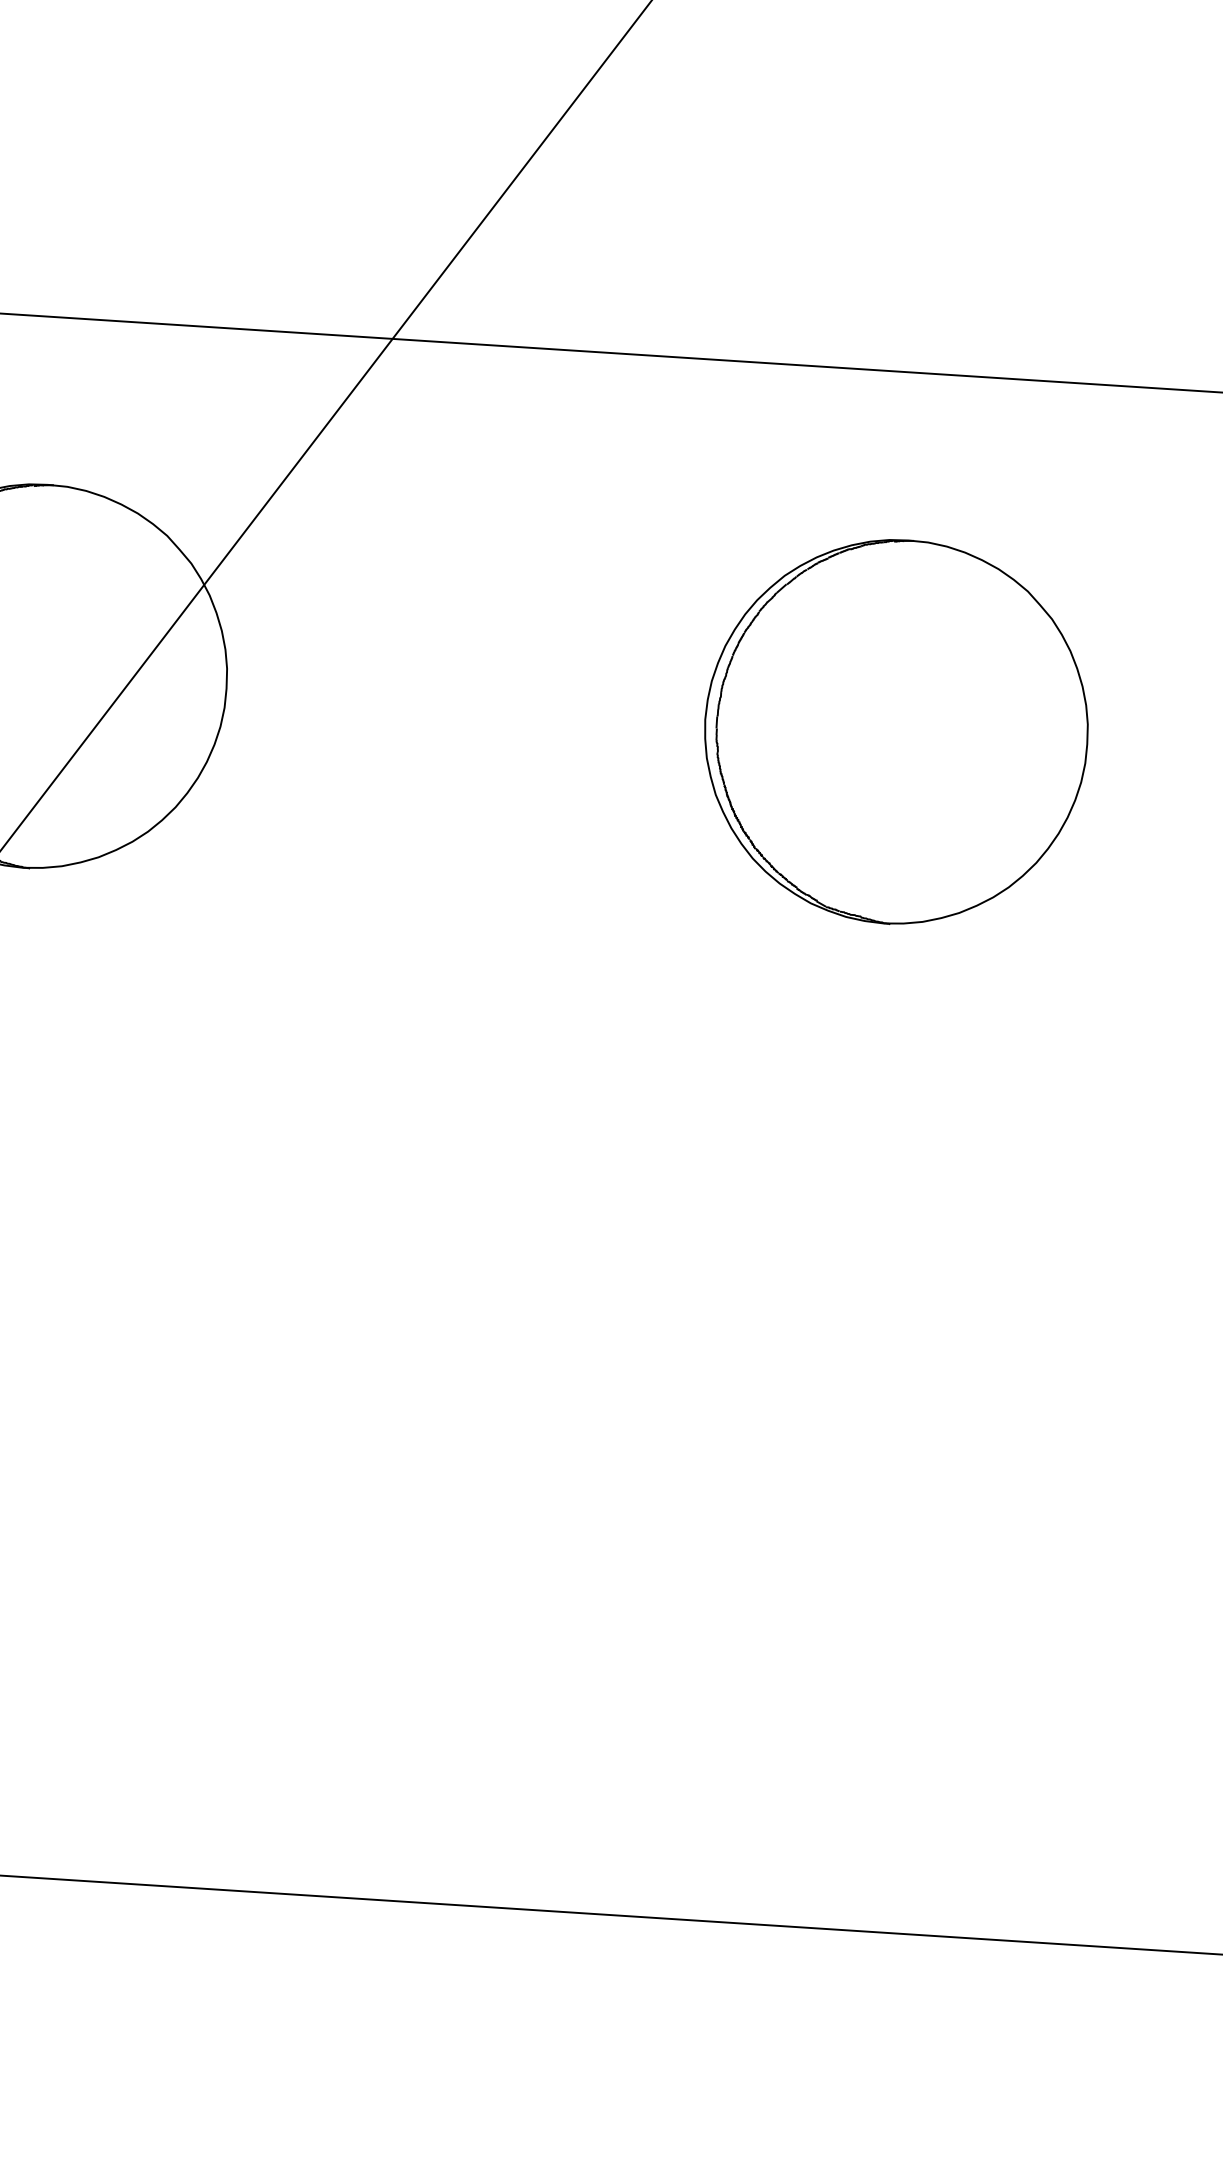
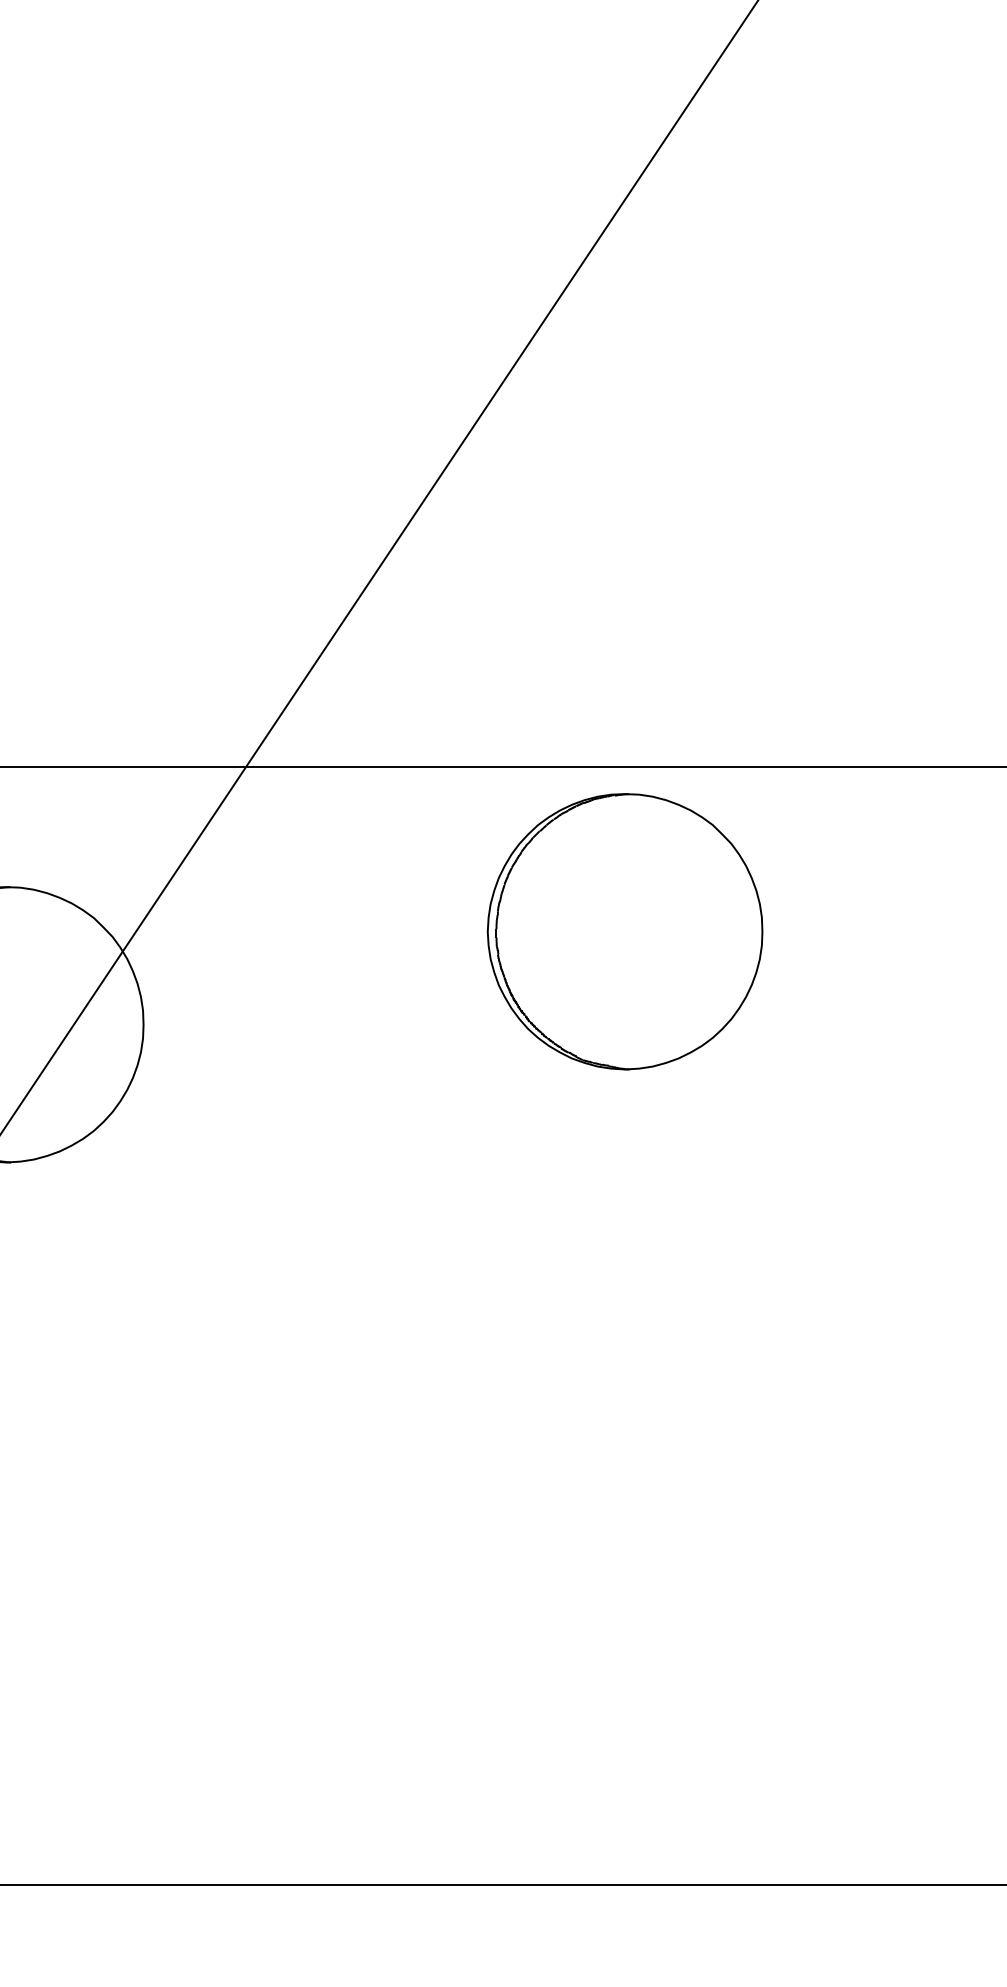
part: (895, 731) -> (624, 931), moved

